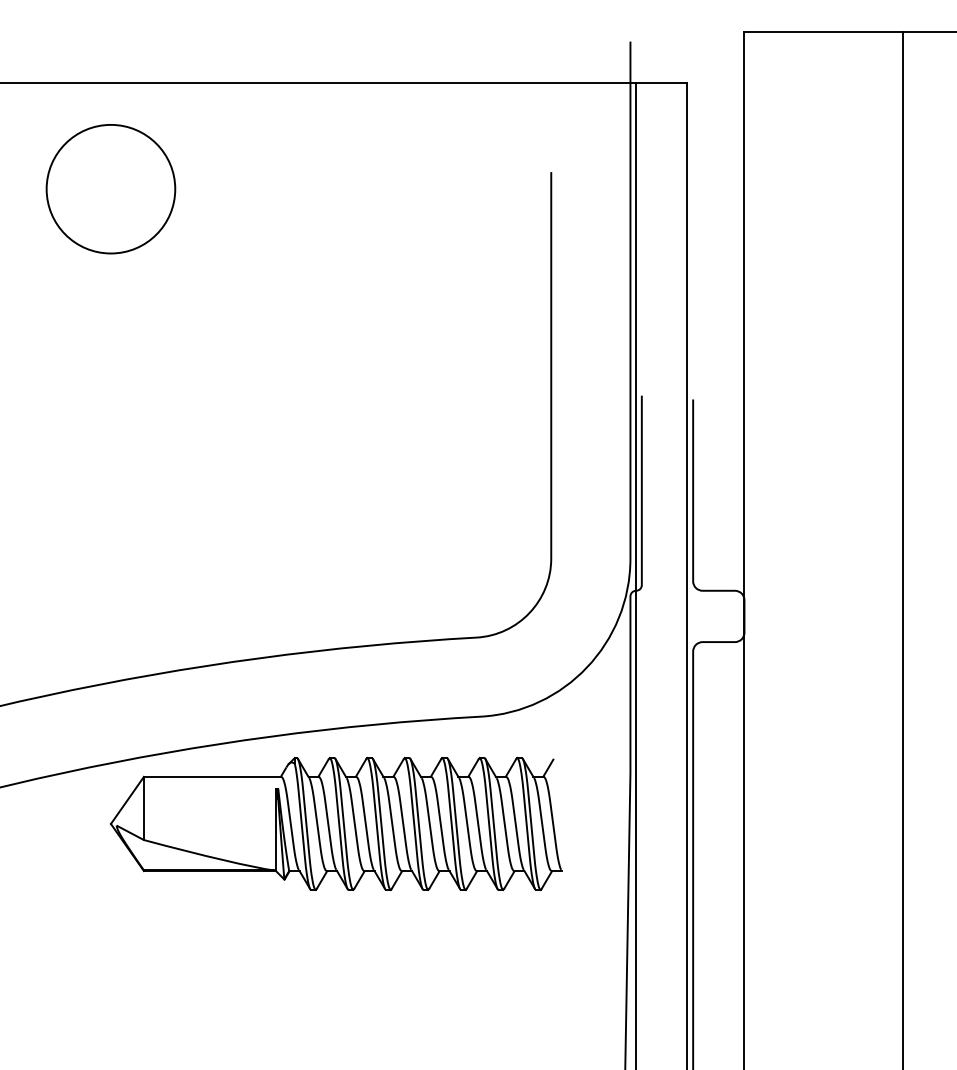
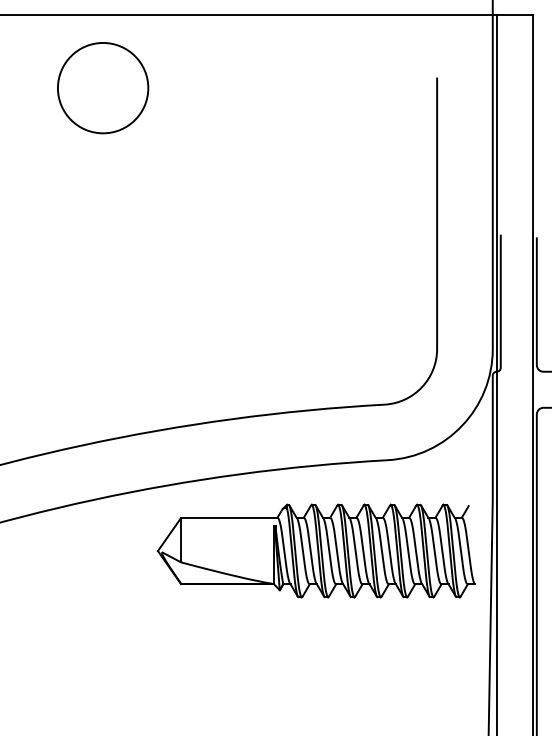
circle: (110, 189) -> (102, 88), moved
part: (335, 823) -> (315, 550), moved

